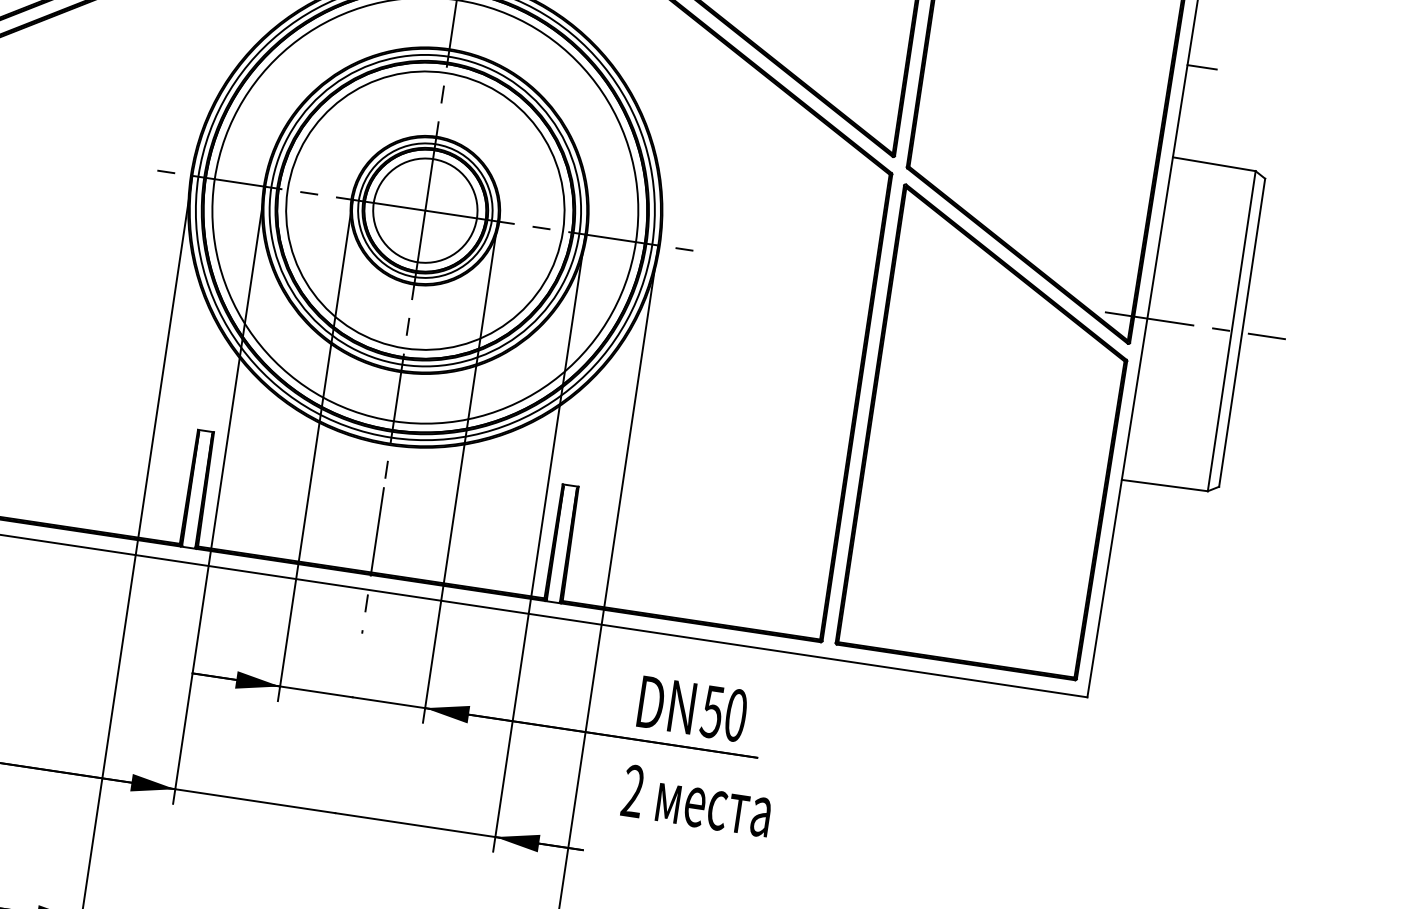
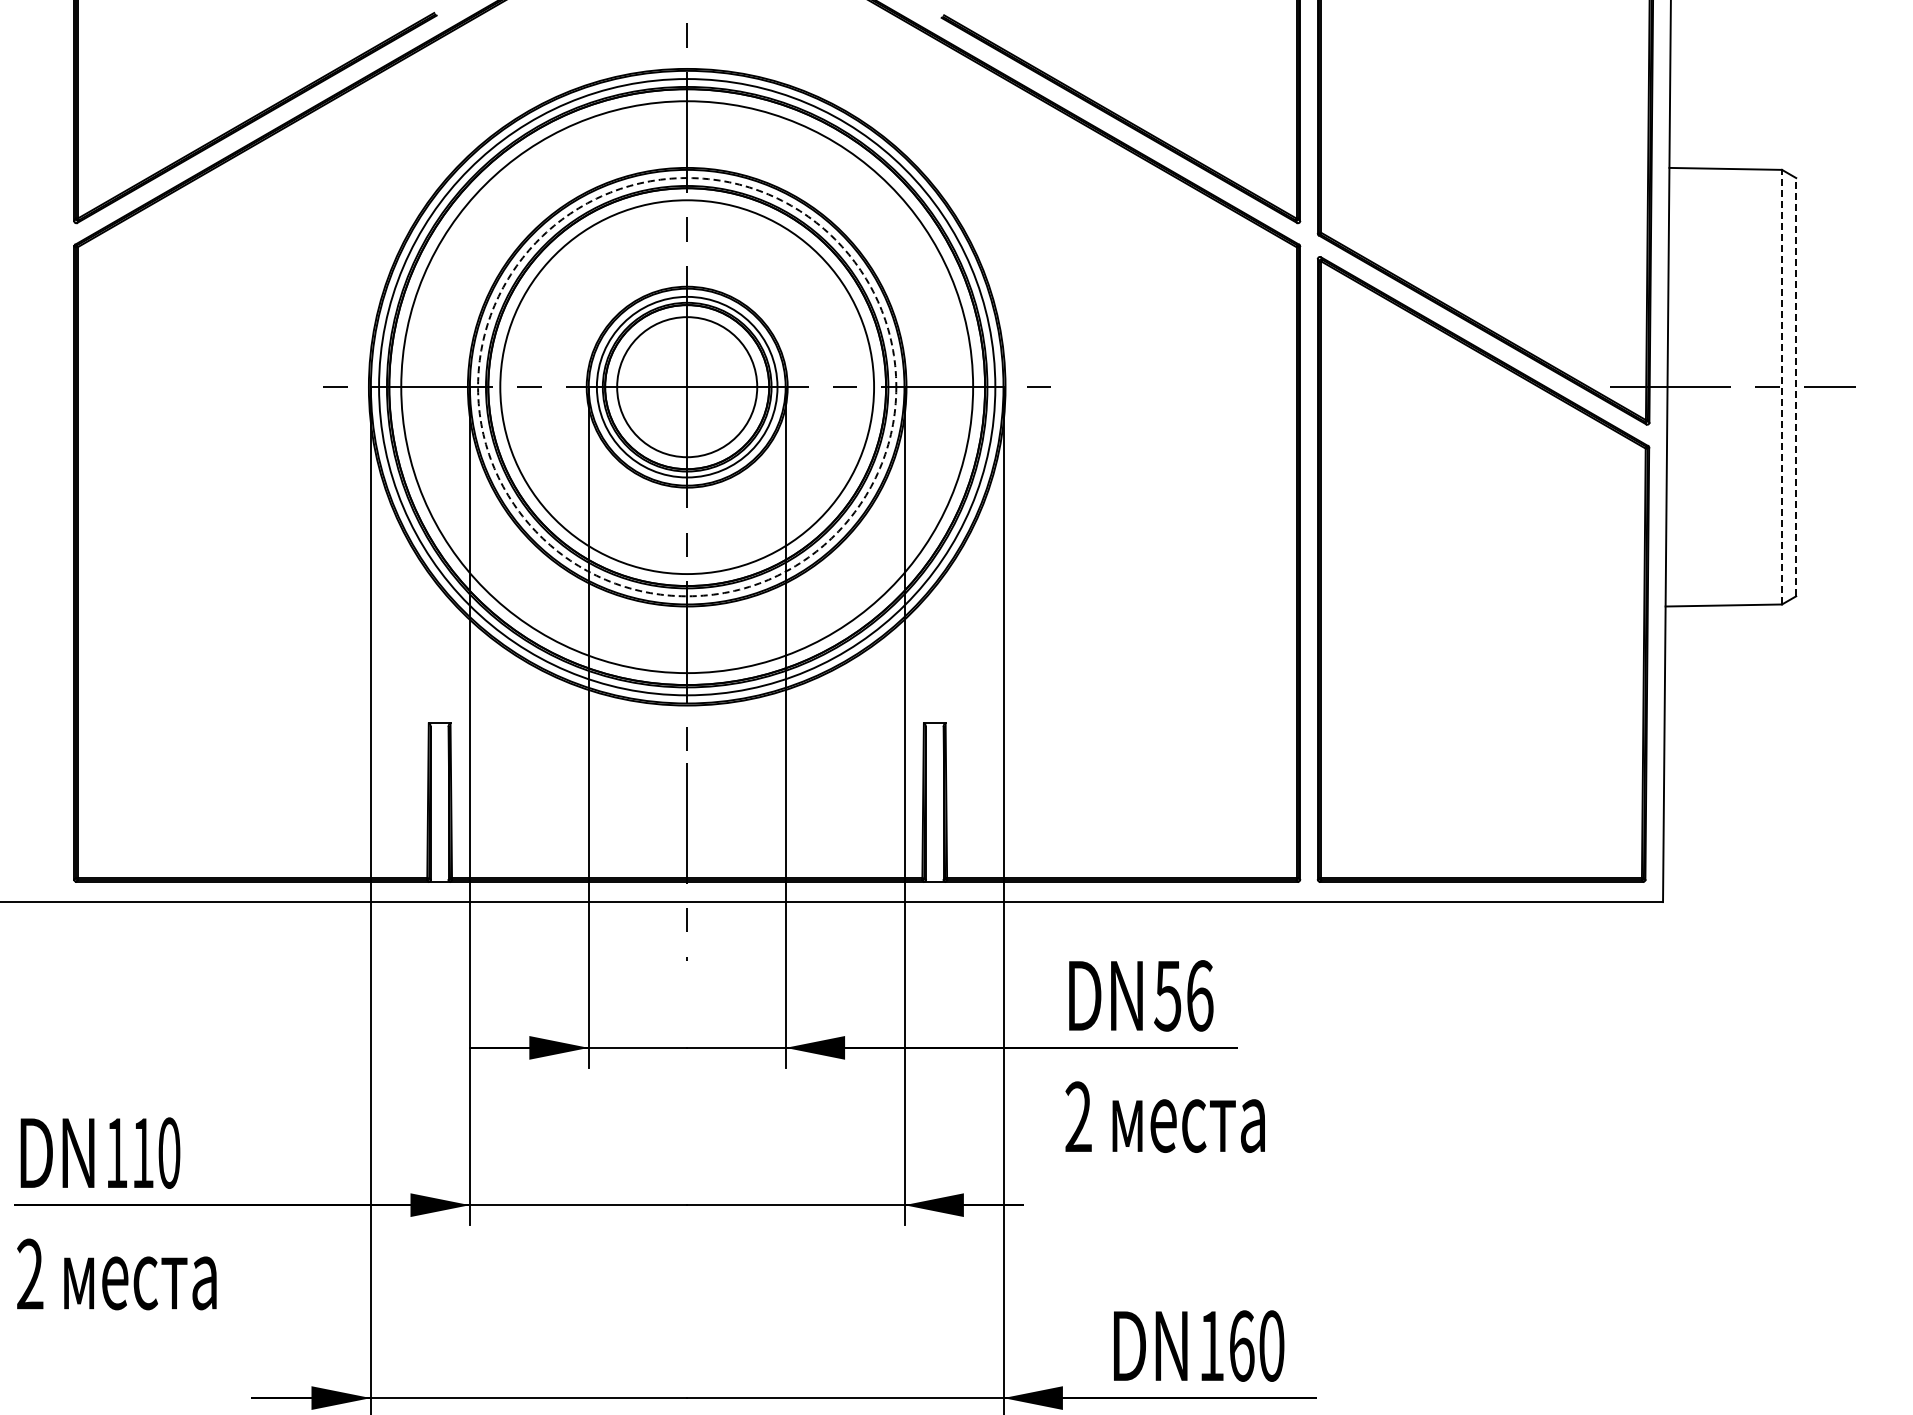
line: (1202, 67) -> (1690, 42), removed
circle: (425, 210) -> (687, 387), solid -> dashed
line: (1232, 330) -> (1782, 386), solid -> dashed
line: (1242, 332) -> (1796, 386), solid -> dashed
text: (736, 715) -> (1200, 995), 50 -> 56

